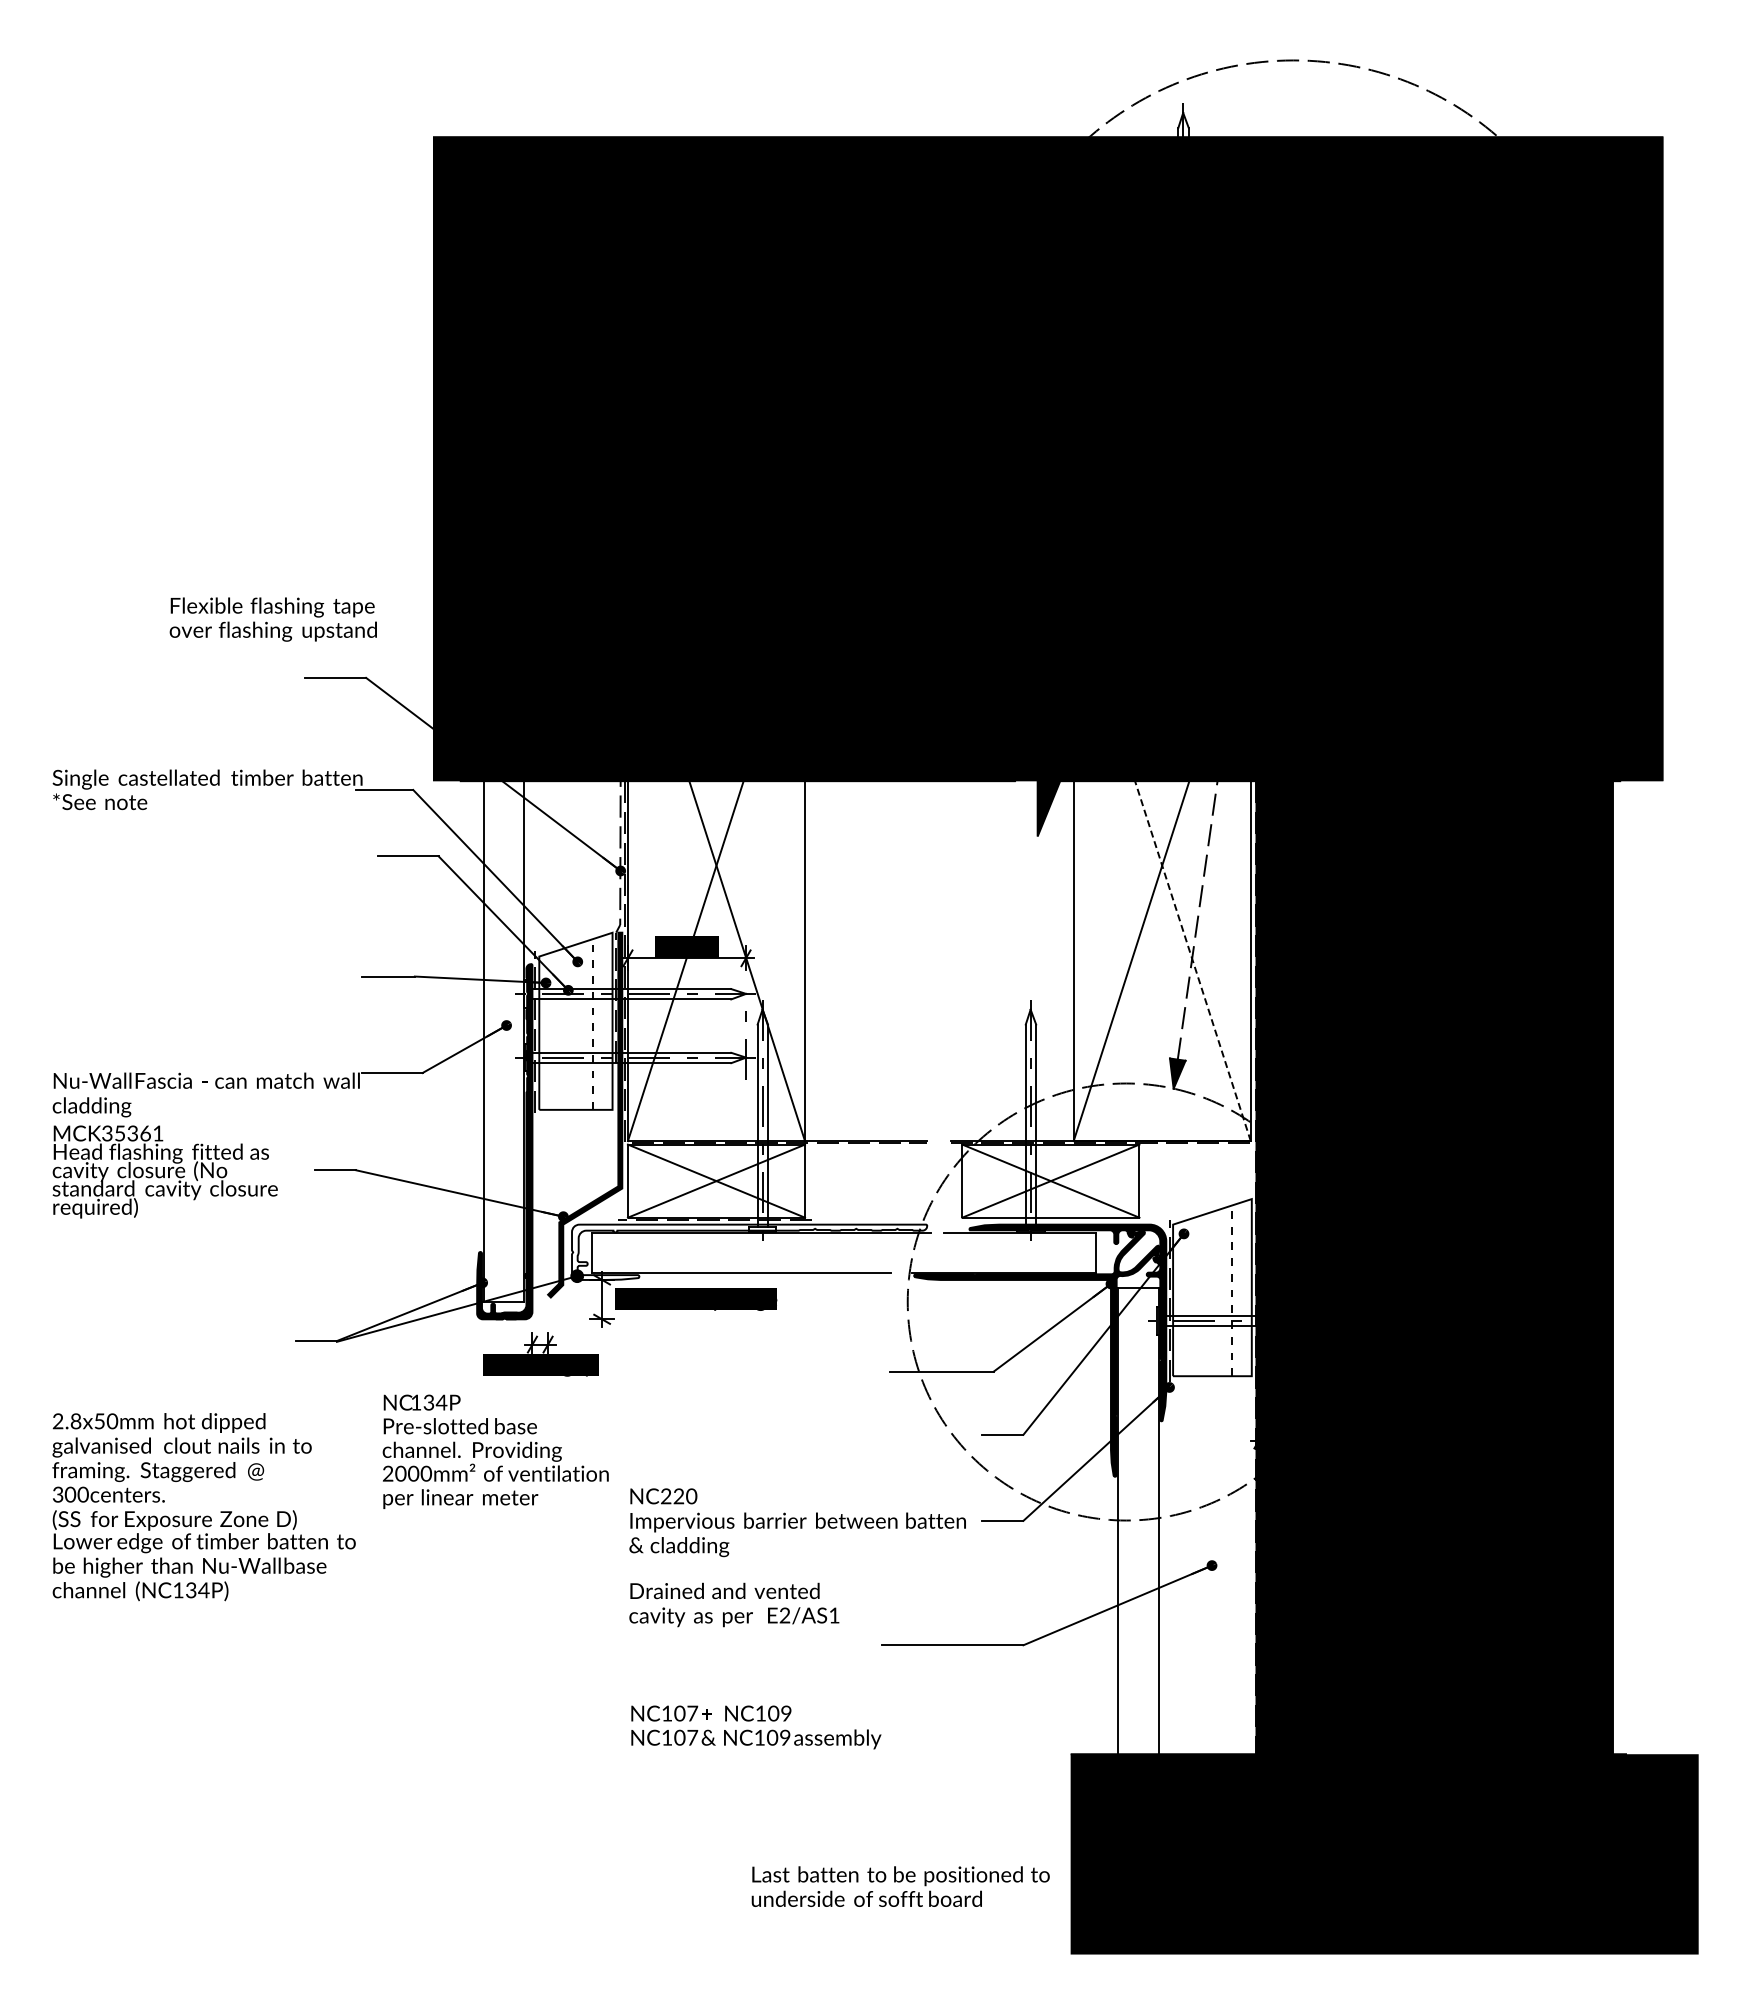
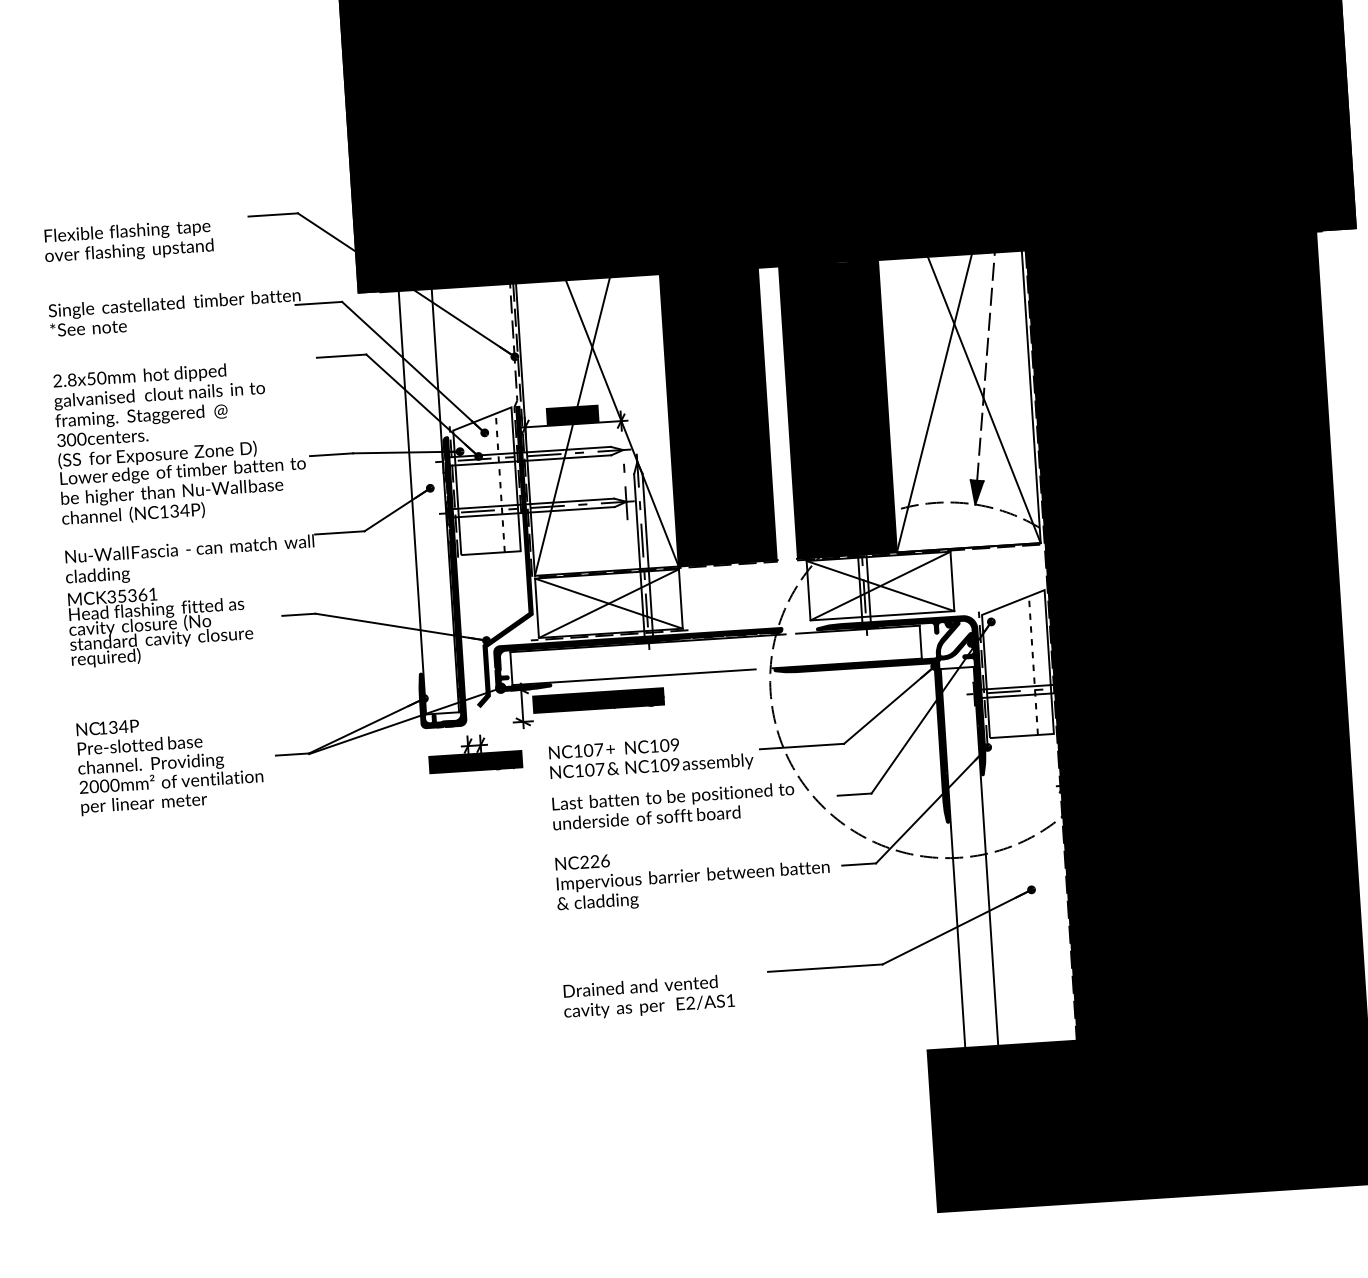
text: (272, 619) -> (128, 241), moved
line: (1192, 960) -> (983, 399), dashed -> solid
fill: (865, 961) -> (718, 417), added
fill: (1011, 961) -> (836, 409), added
fill: (749, 1251) -> (639, 659), added
text: (495, 1451) -> (169, 763), moved
text: (691, 1495) -> (605, 860), NC220 -> NC226
text: (203, 1507) -> (180, 443), moved
text: (734, 1604) -> (649, 996), moved
text: (756, 1727) -> (651, 757), moved
text: (900, 1886) -> (673, 806), moved

